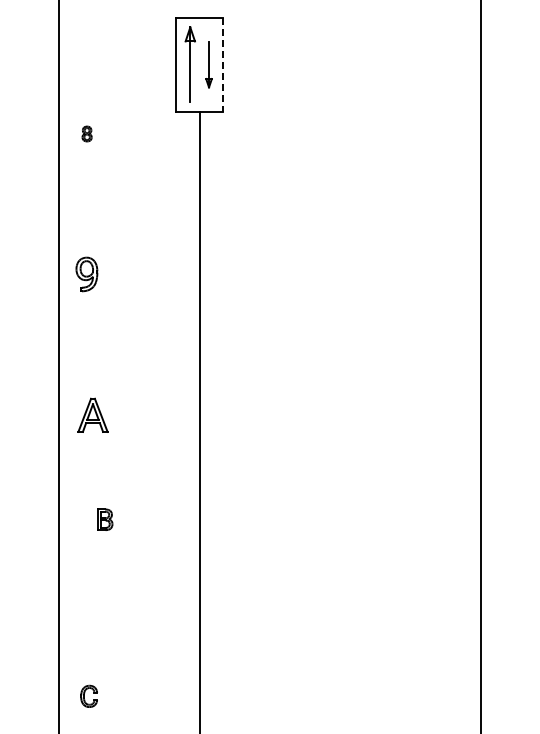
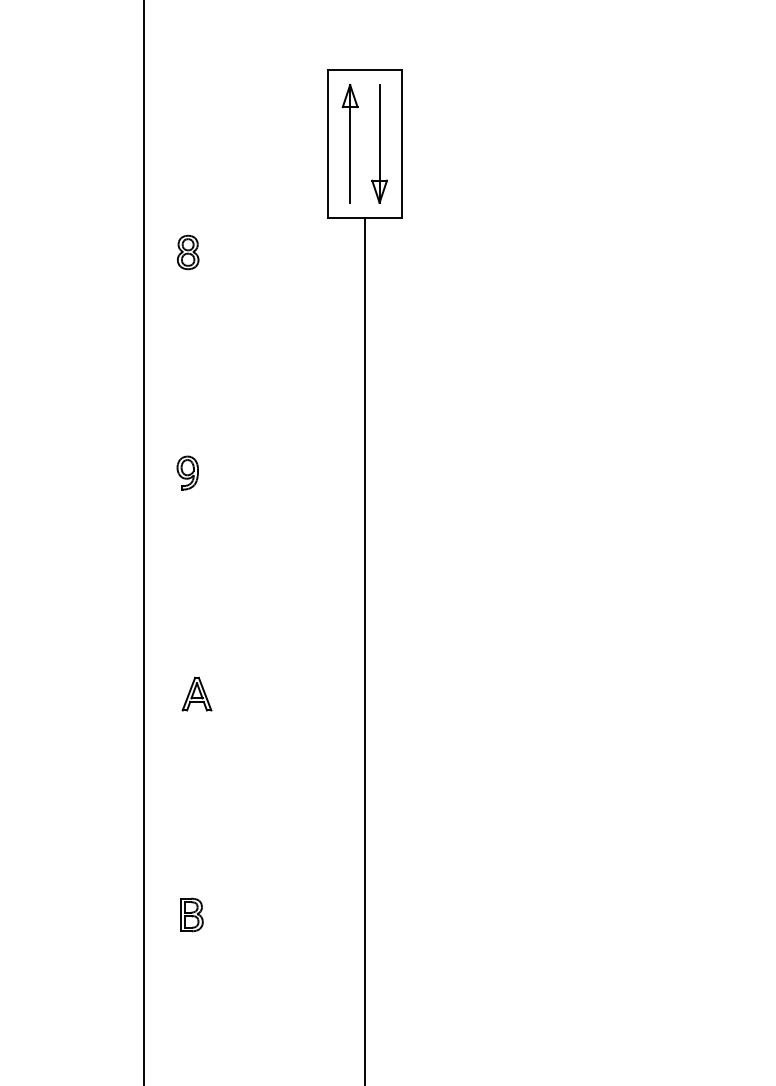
part: (208, 64) -> (378, 143), size x1.67
line: (223, 64) -> (402, 143), dashed -> solid
part: (86, 133) -> (187, 251), size x1.43
part: (86, 274) -> (187, 473), size x0.62
part: (92, 414) -> (196, 693), size x0.62
part: (105, 519) -> (191, 914), moved

